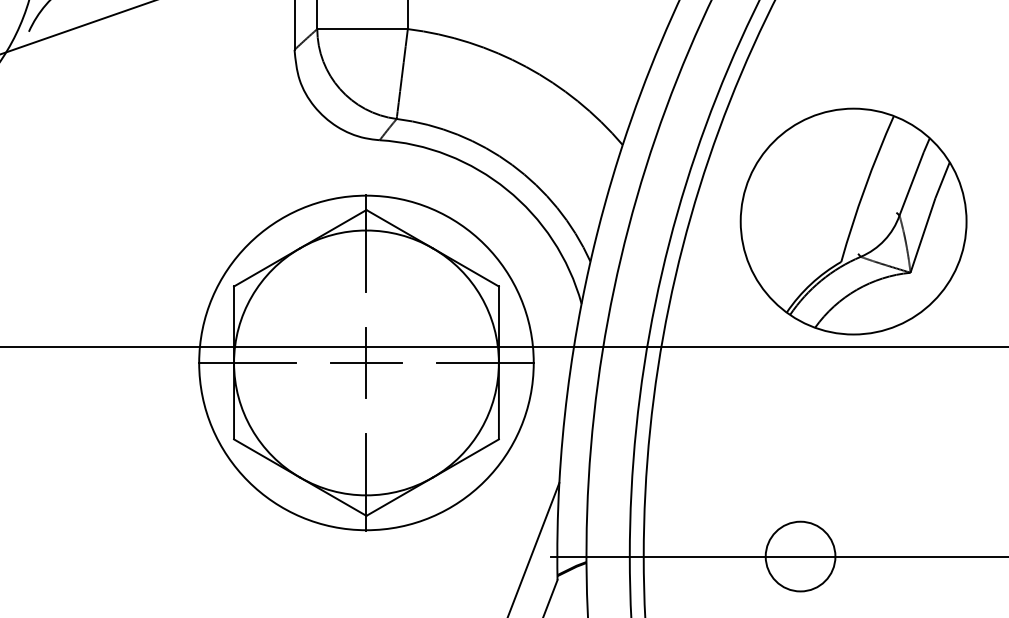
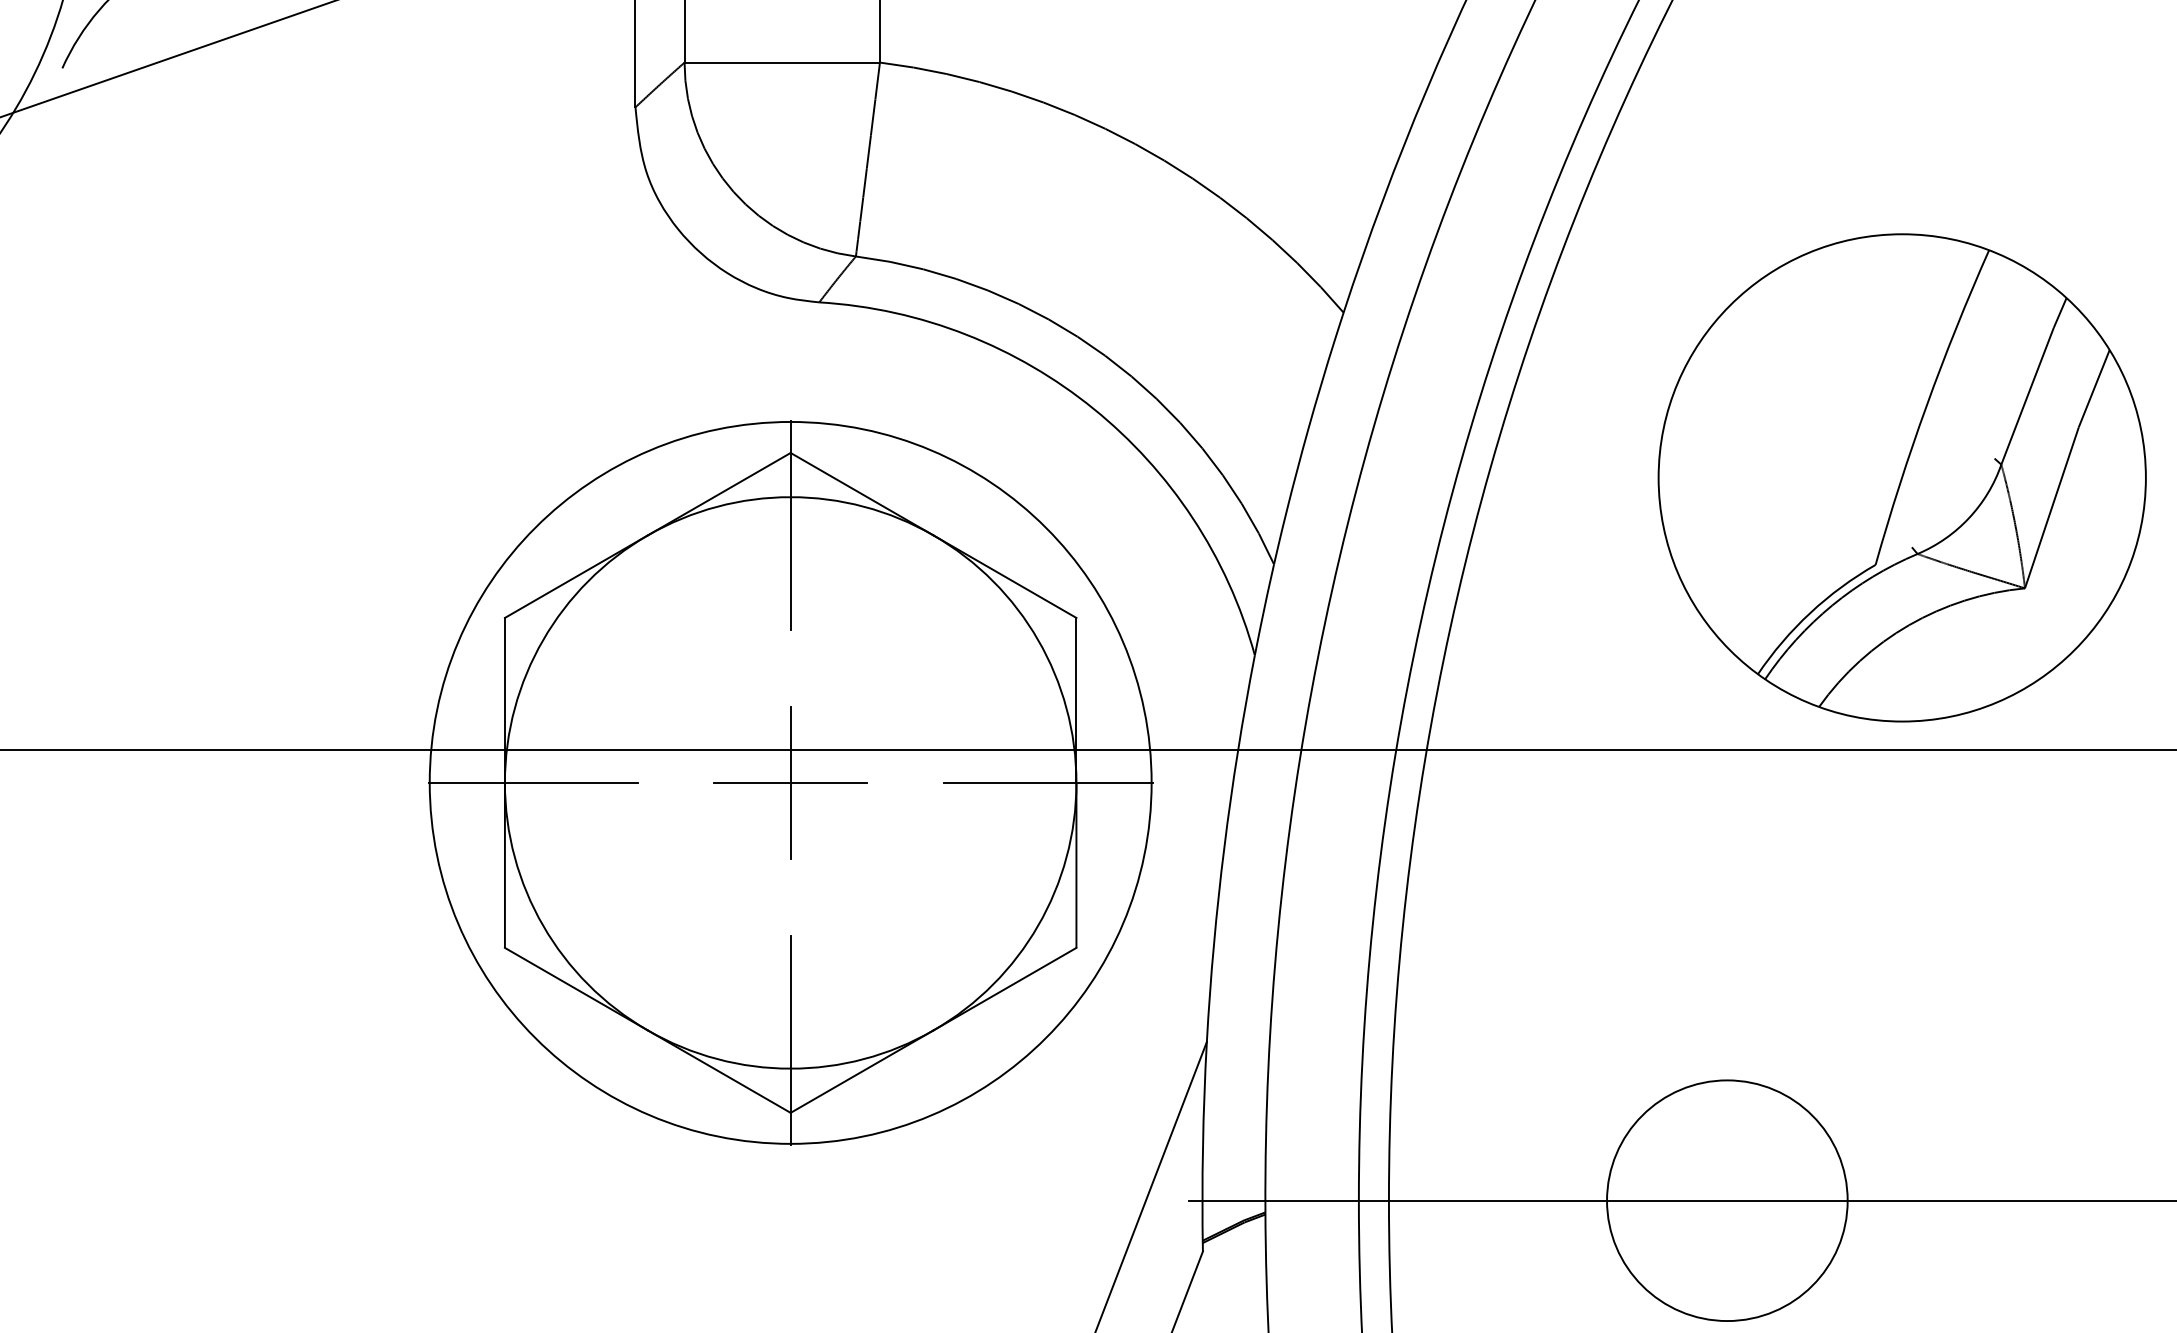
part: (853, 221) -> (1901, 477), moved
circle: (800, 556) -> (1727, 1200), size x1.6

